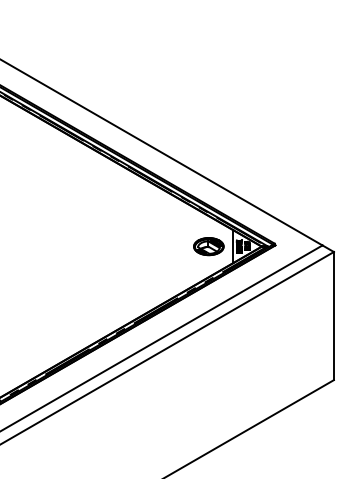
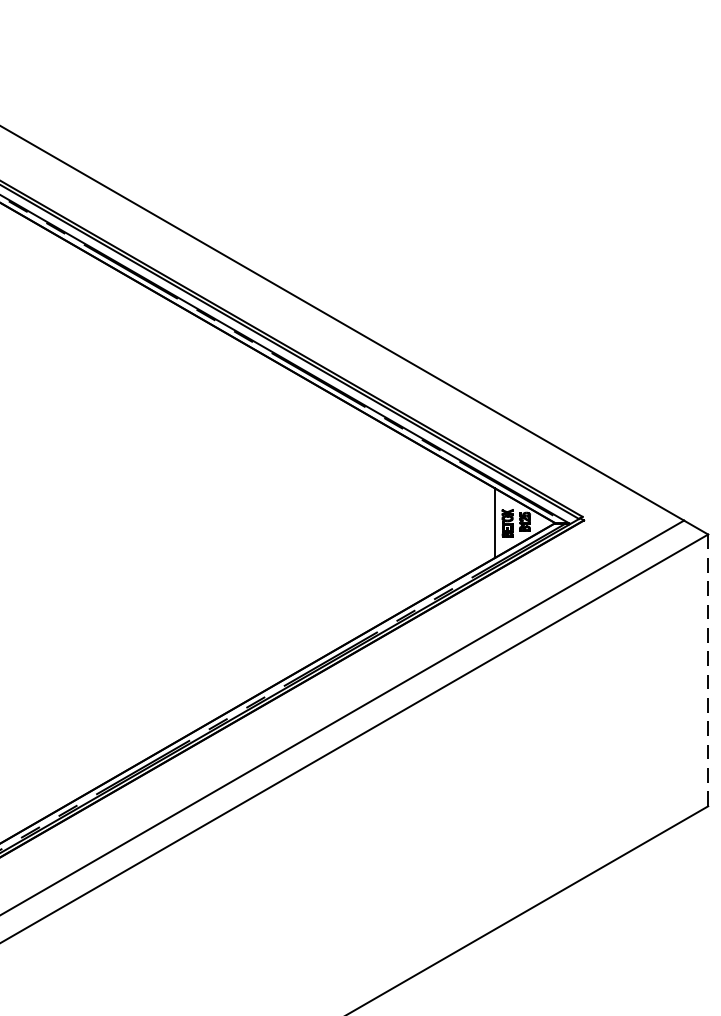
part: (208, 246) -> (442, 522), removed
line: (333, 316) -> (707, 671), solid -> dashed

